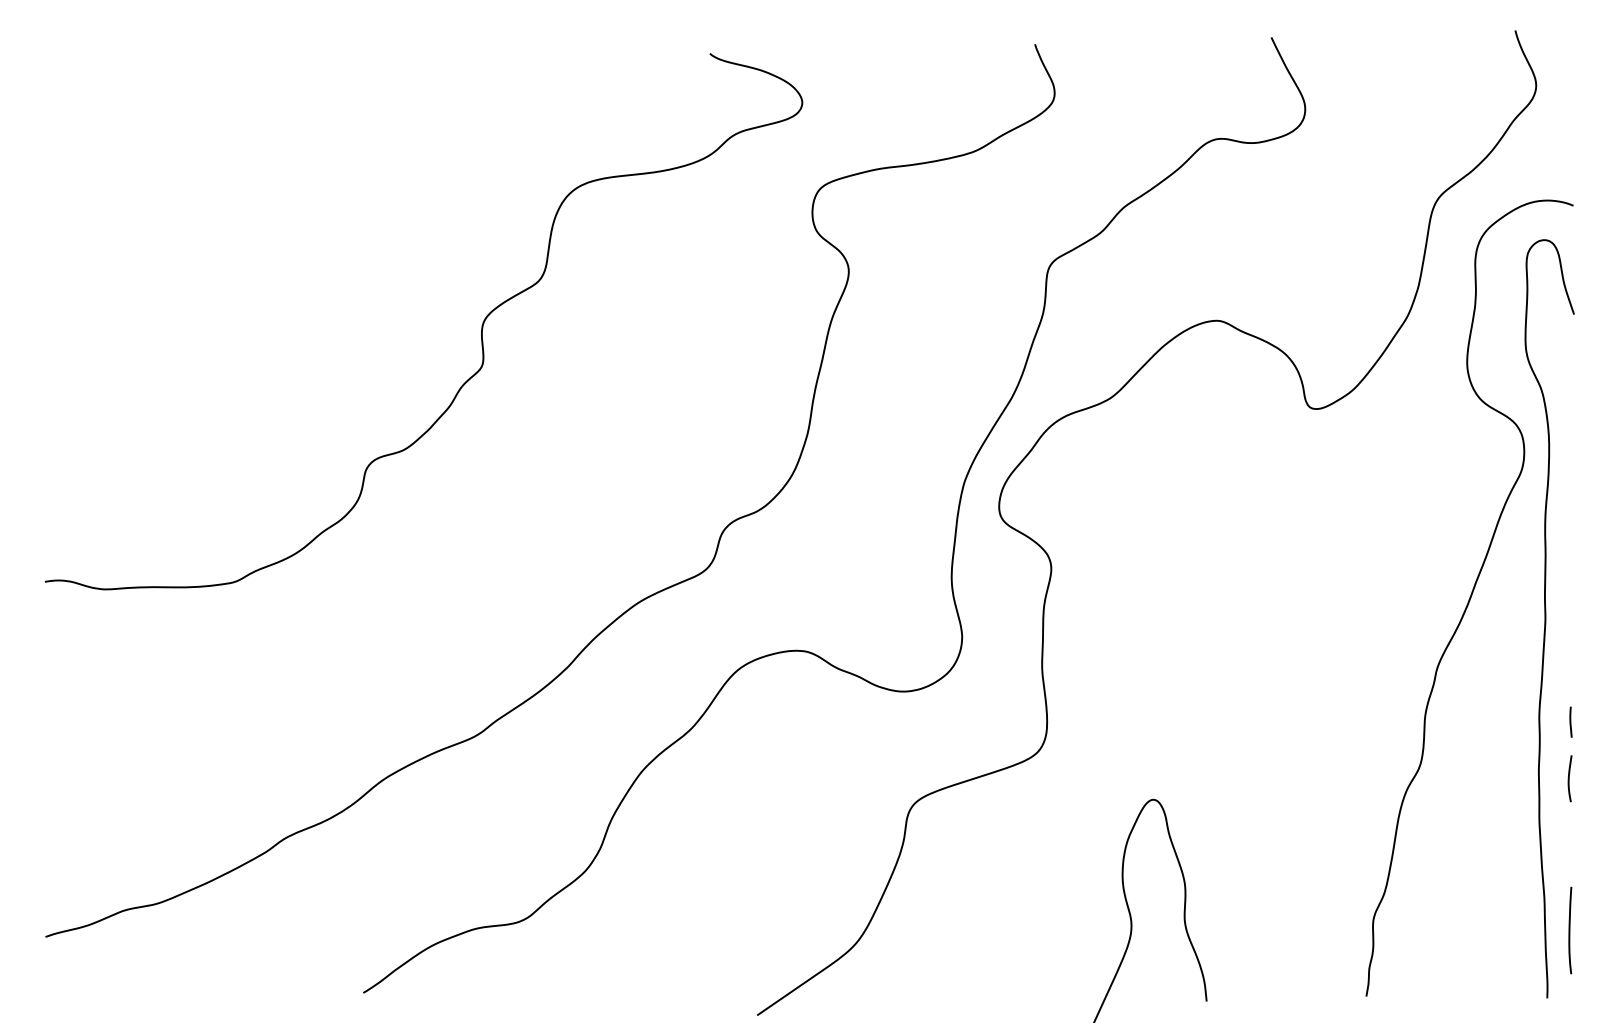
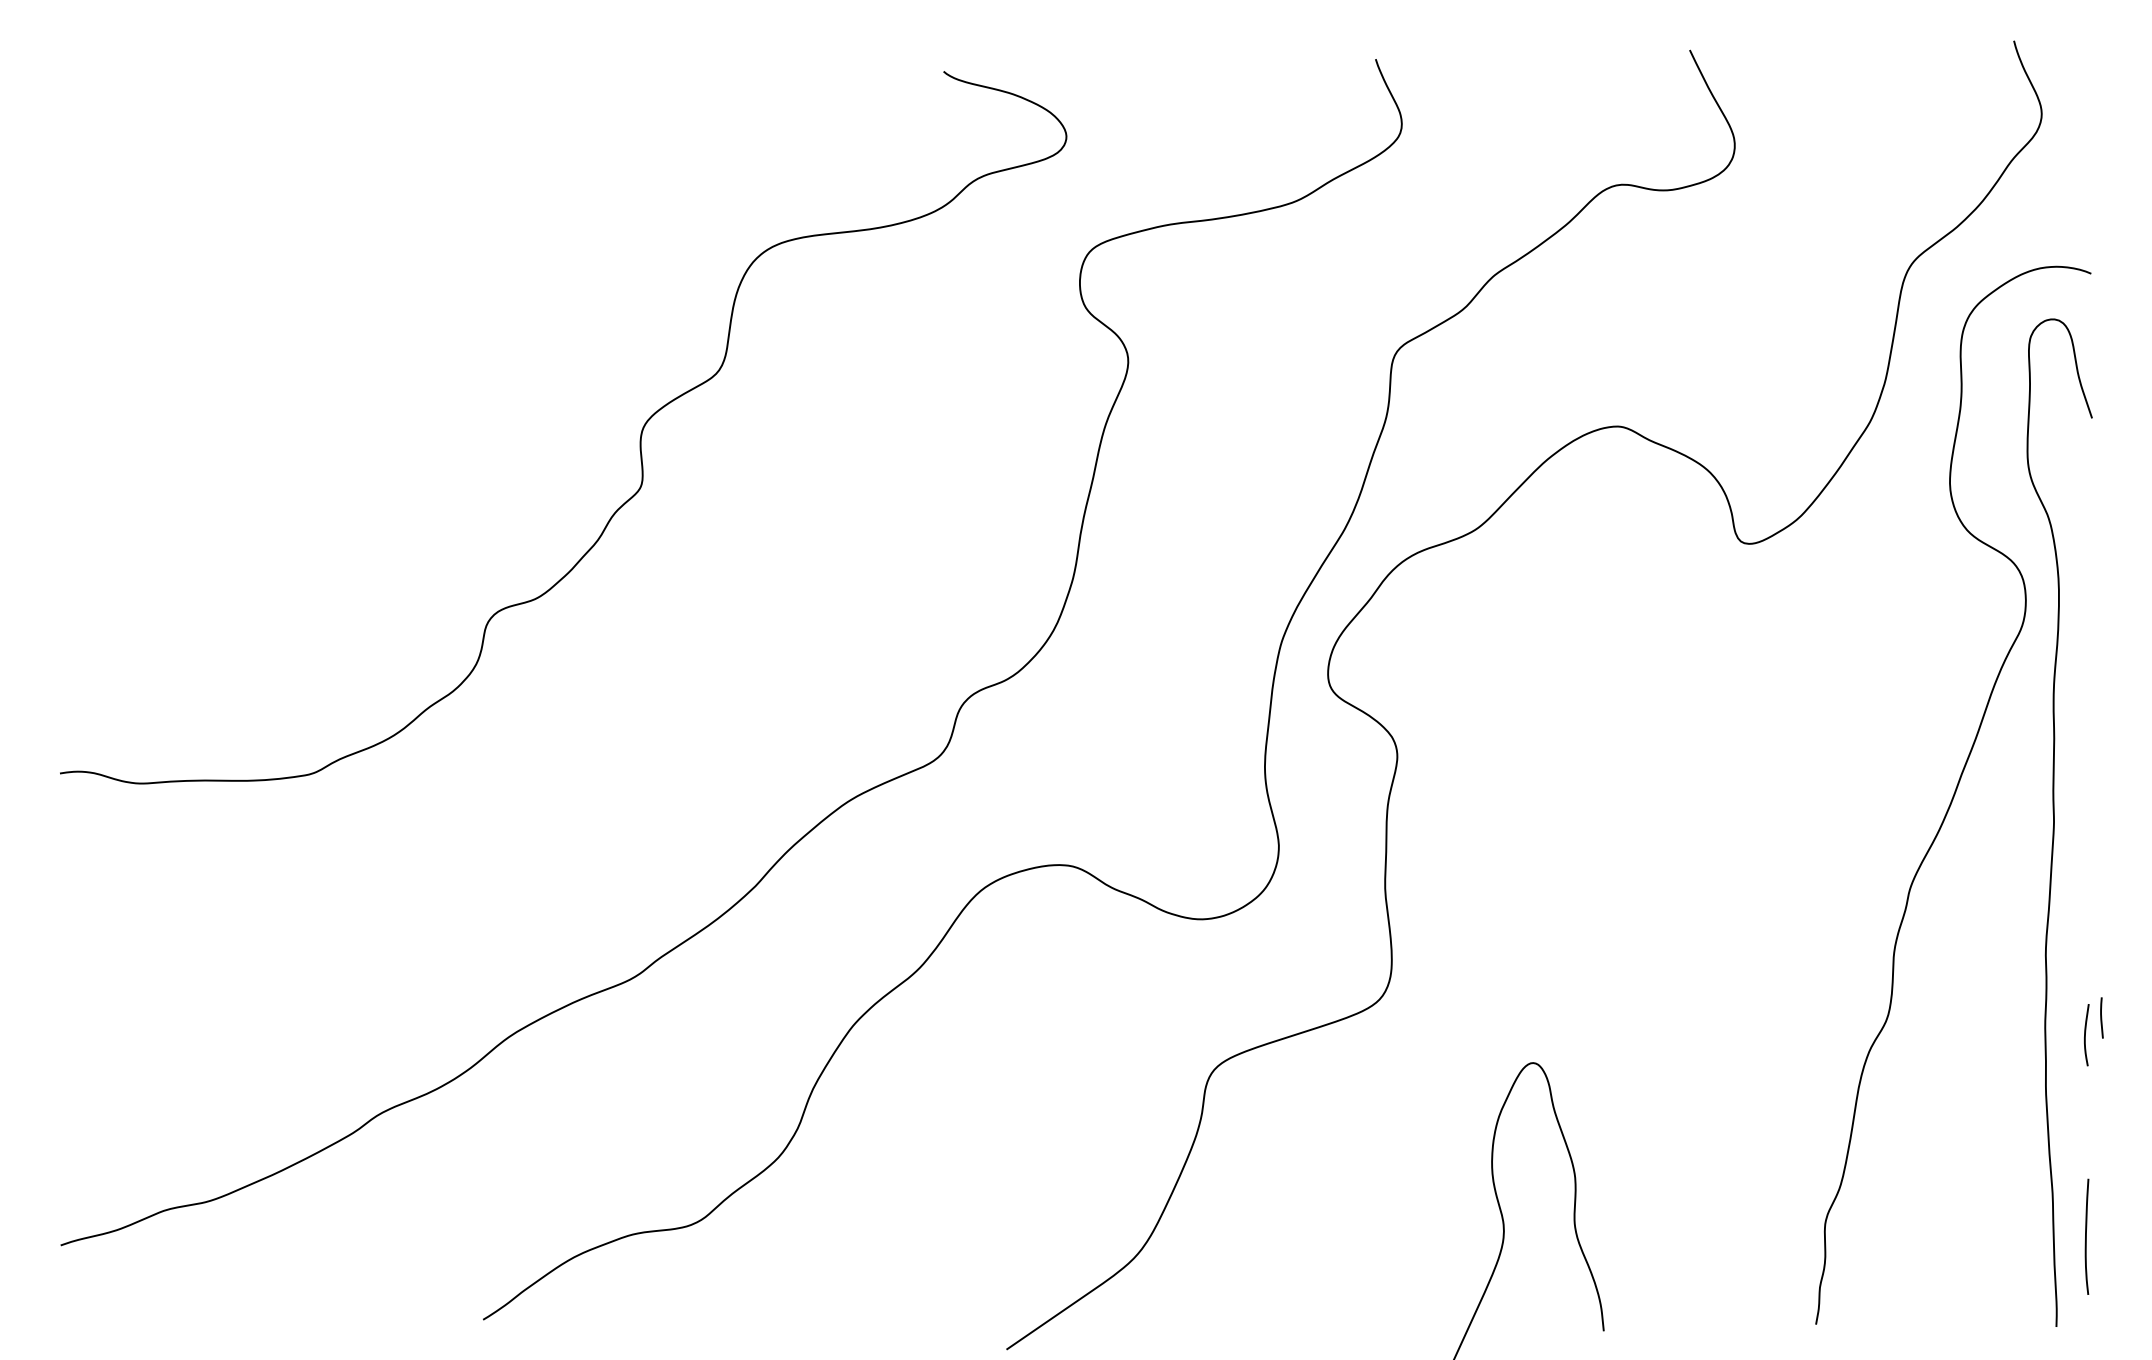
line: (1570, 721) -> (2101, 1017), moved

